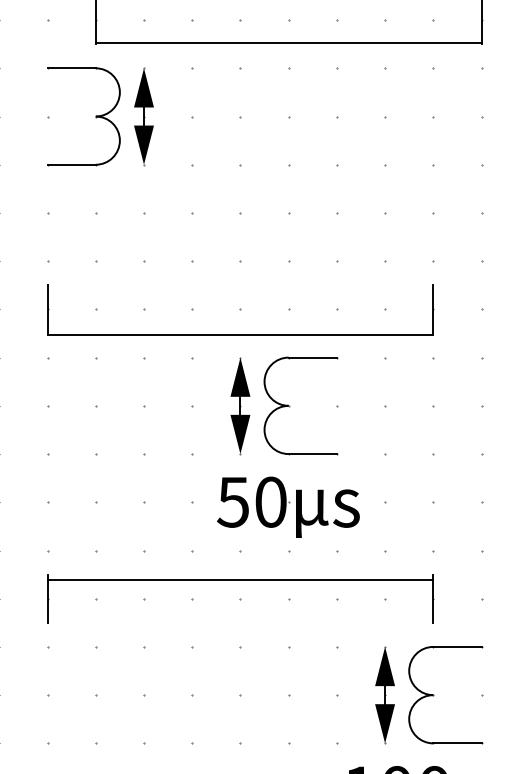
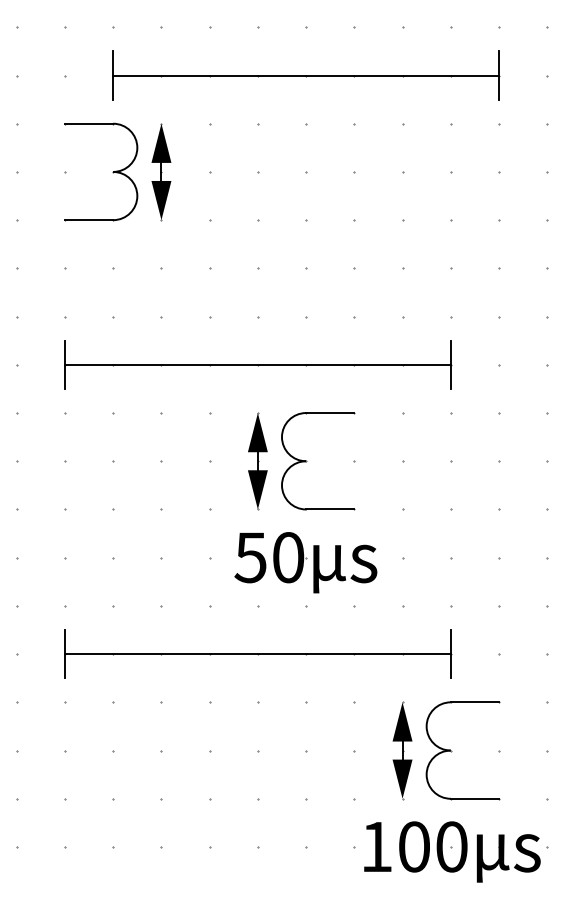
line: (288, 43) -> (305, 75), moved
line: (240, 335) -> (257, 364), moved
line: (240, 580) -> (257, 654), moved

